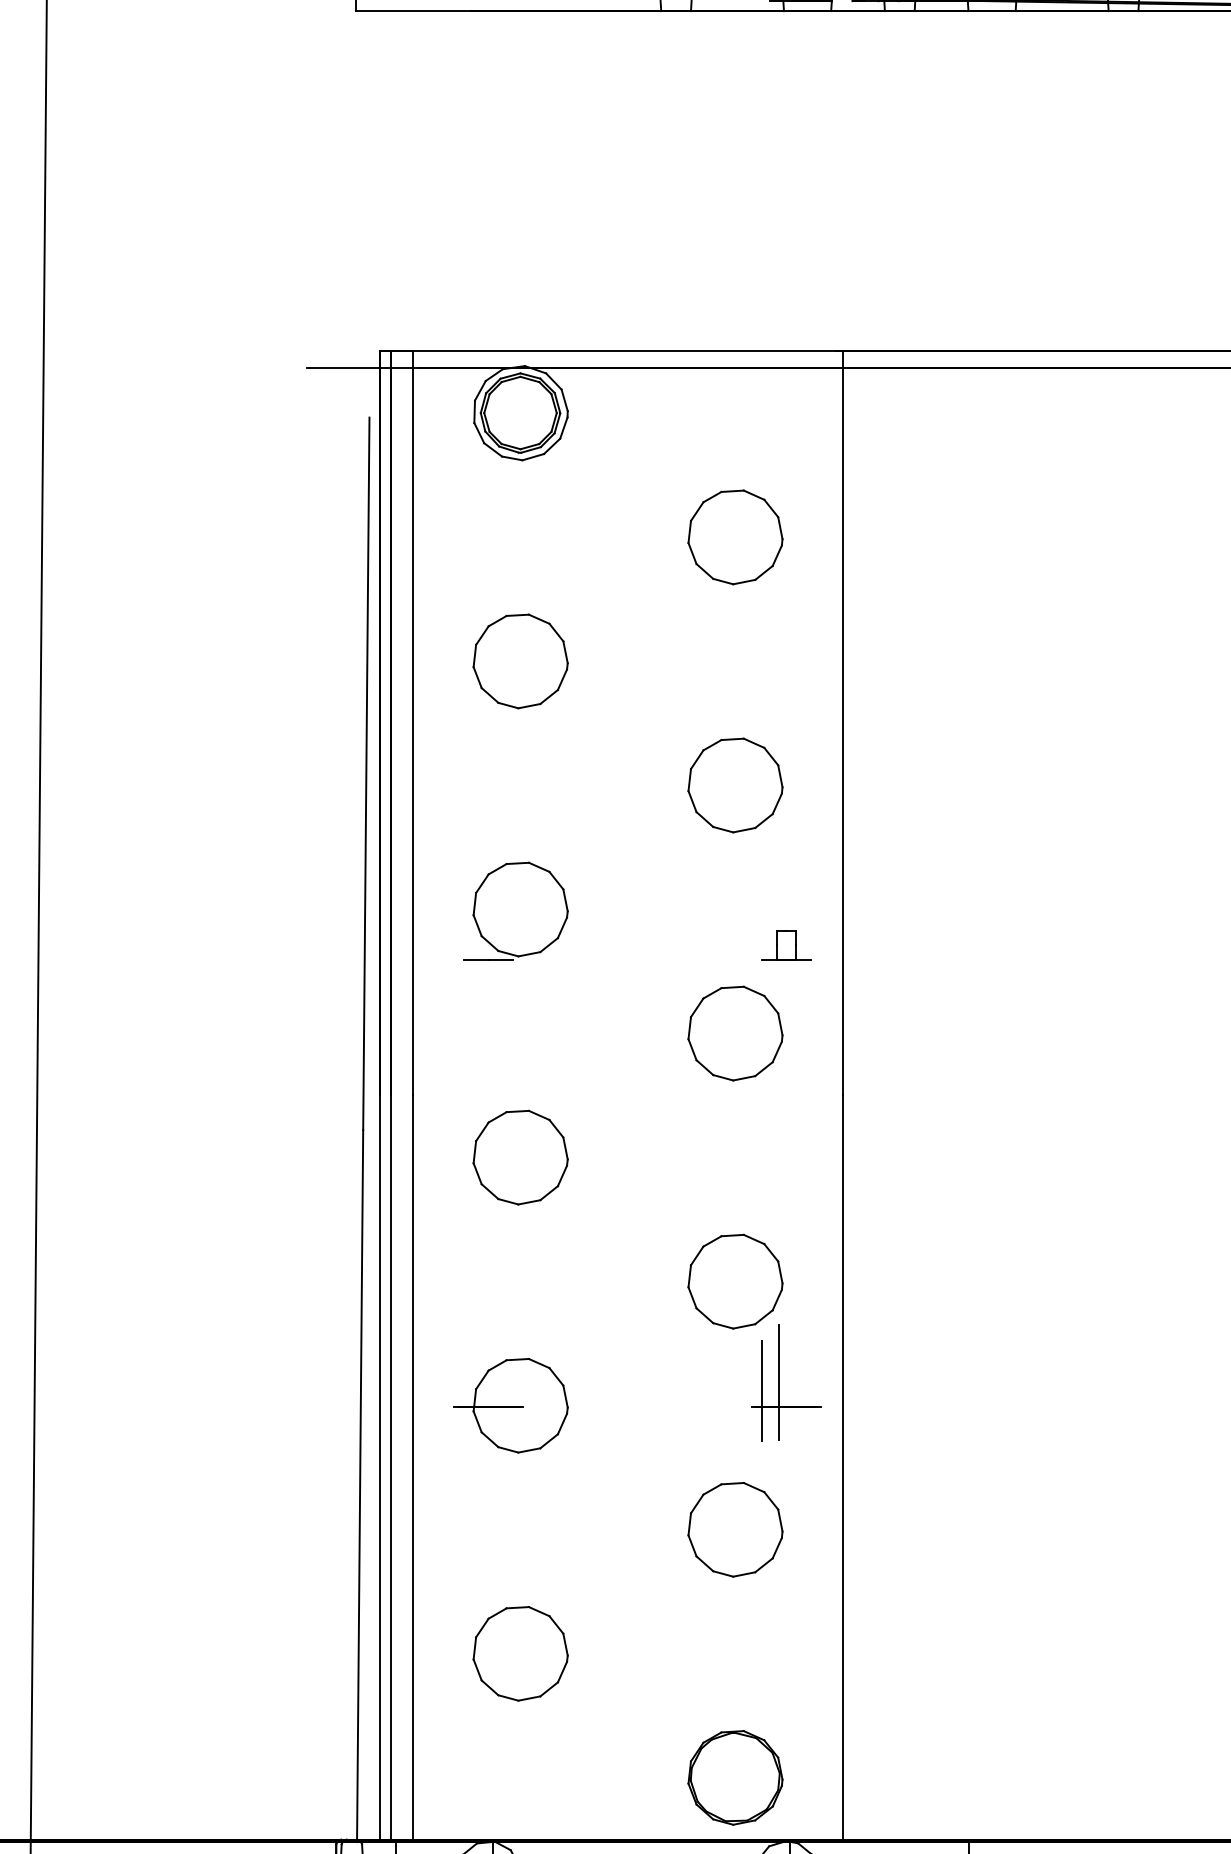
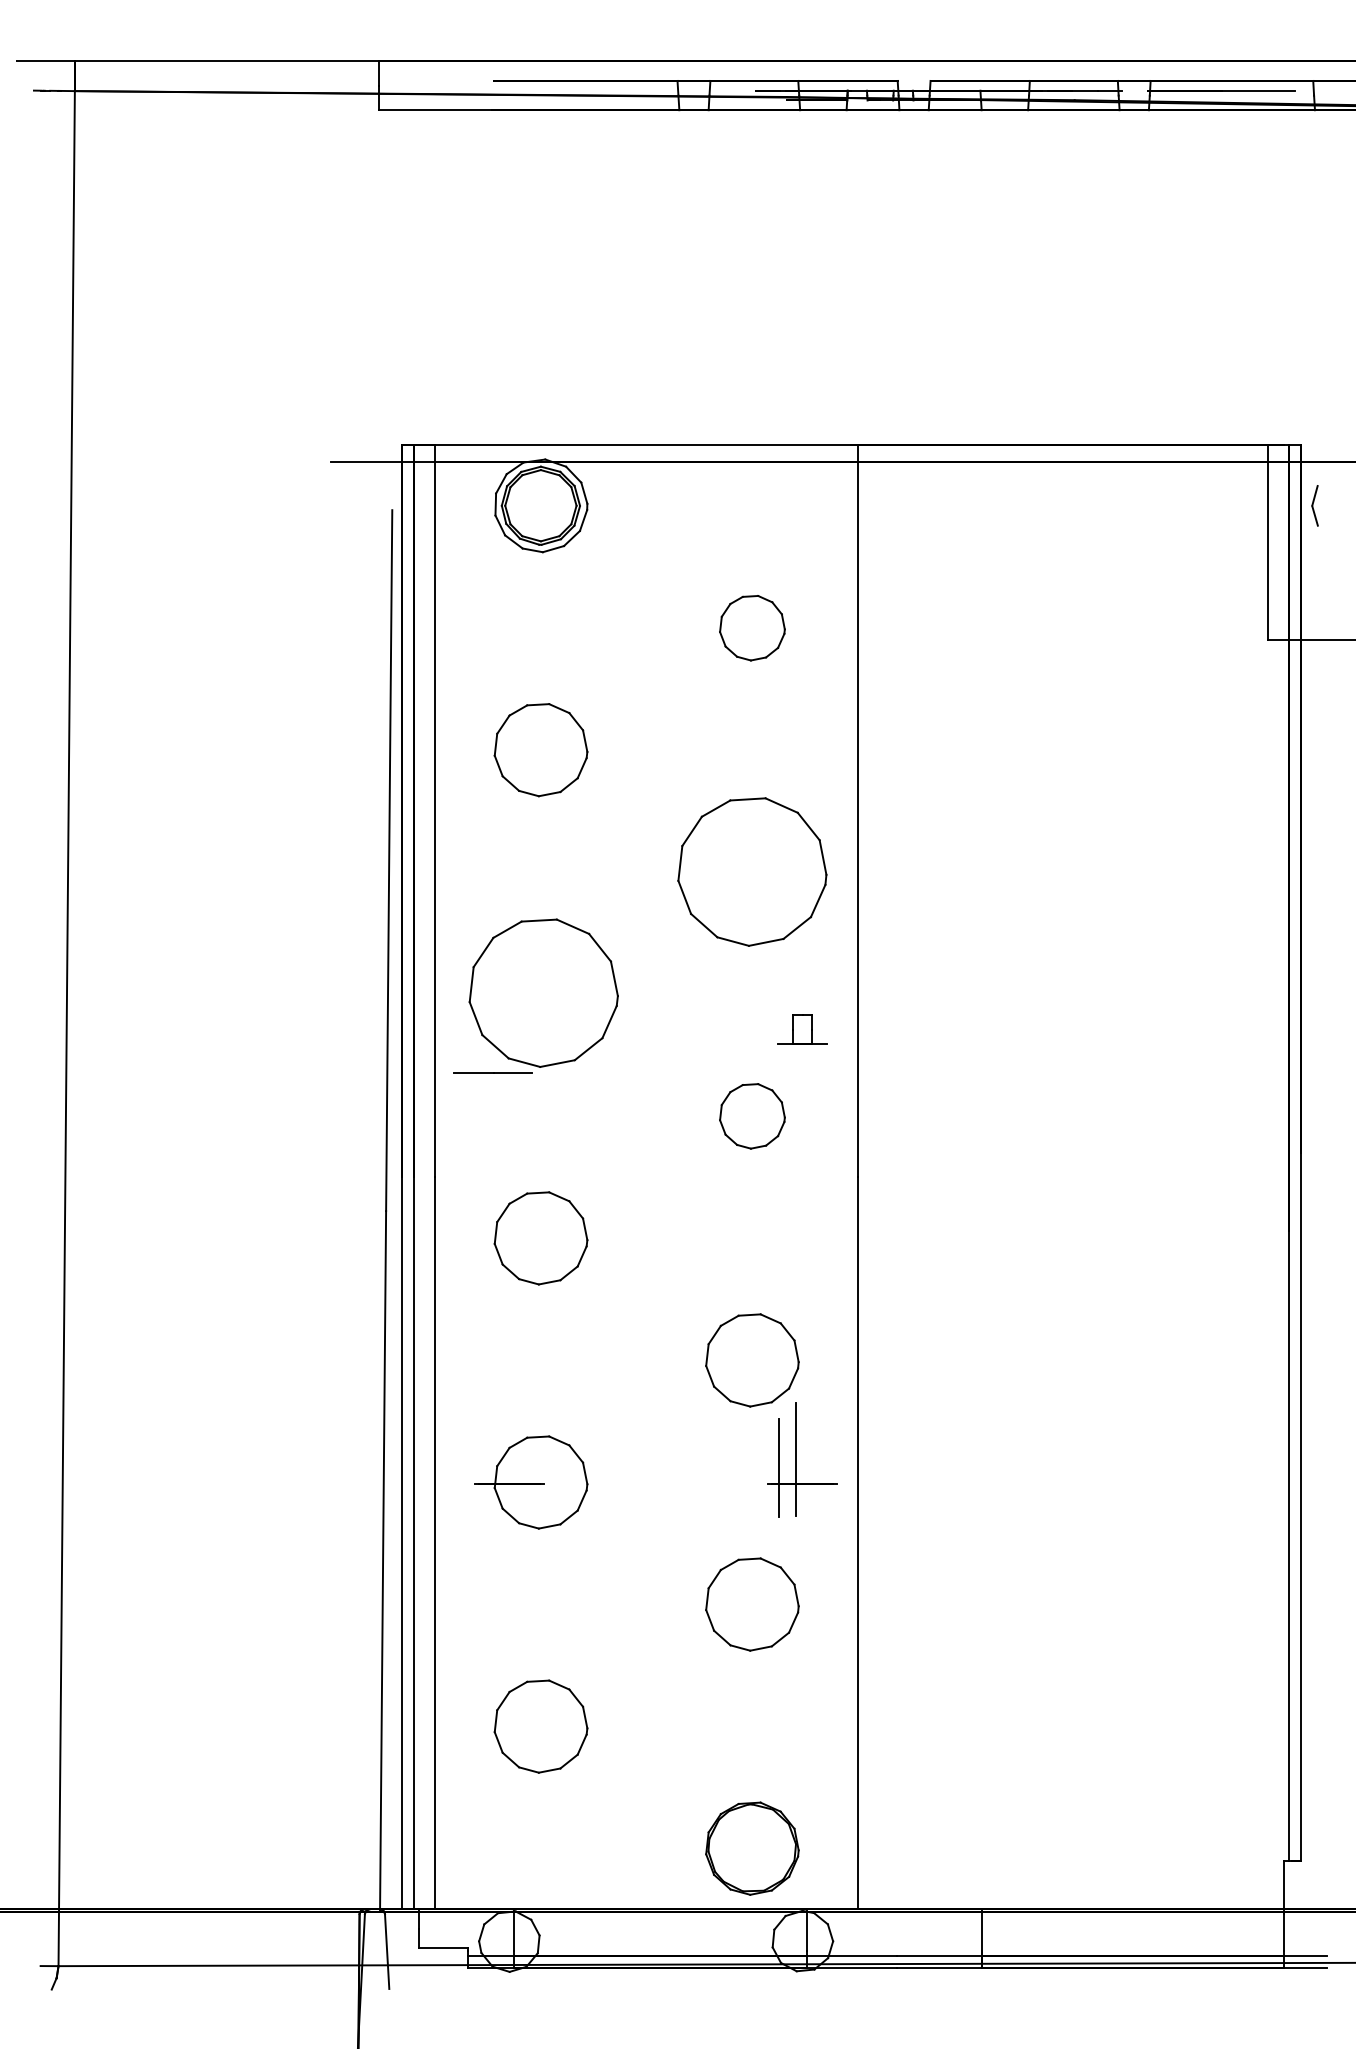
part: (735, 537) -> (752, 628), size x0.7
part: (735, 785) -> (752, 872), size x1.6
part: (516, 910) -> (536, 995), size x1.6
part: (735, 1033) -> (752, 1116), size x0.7

